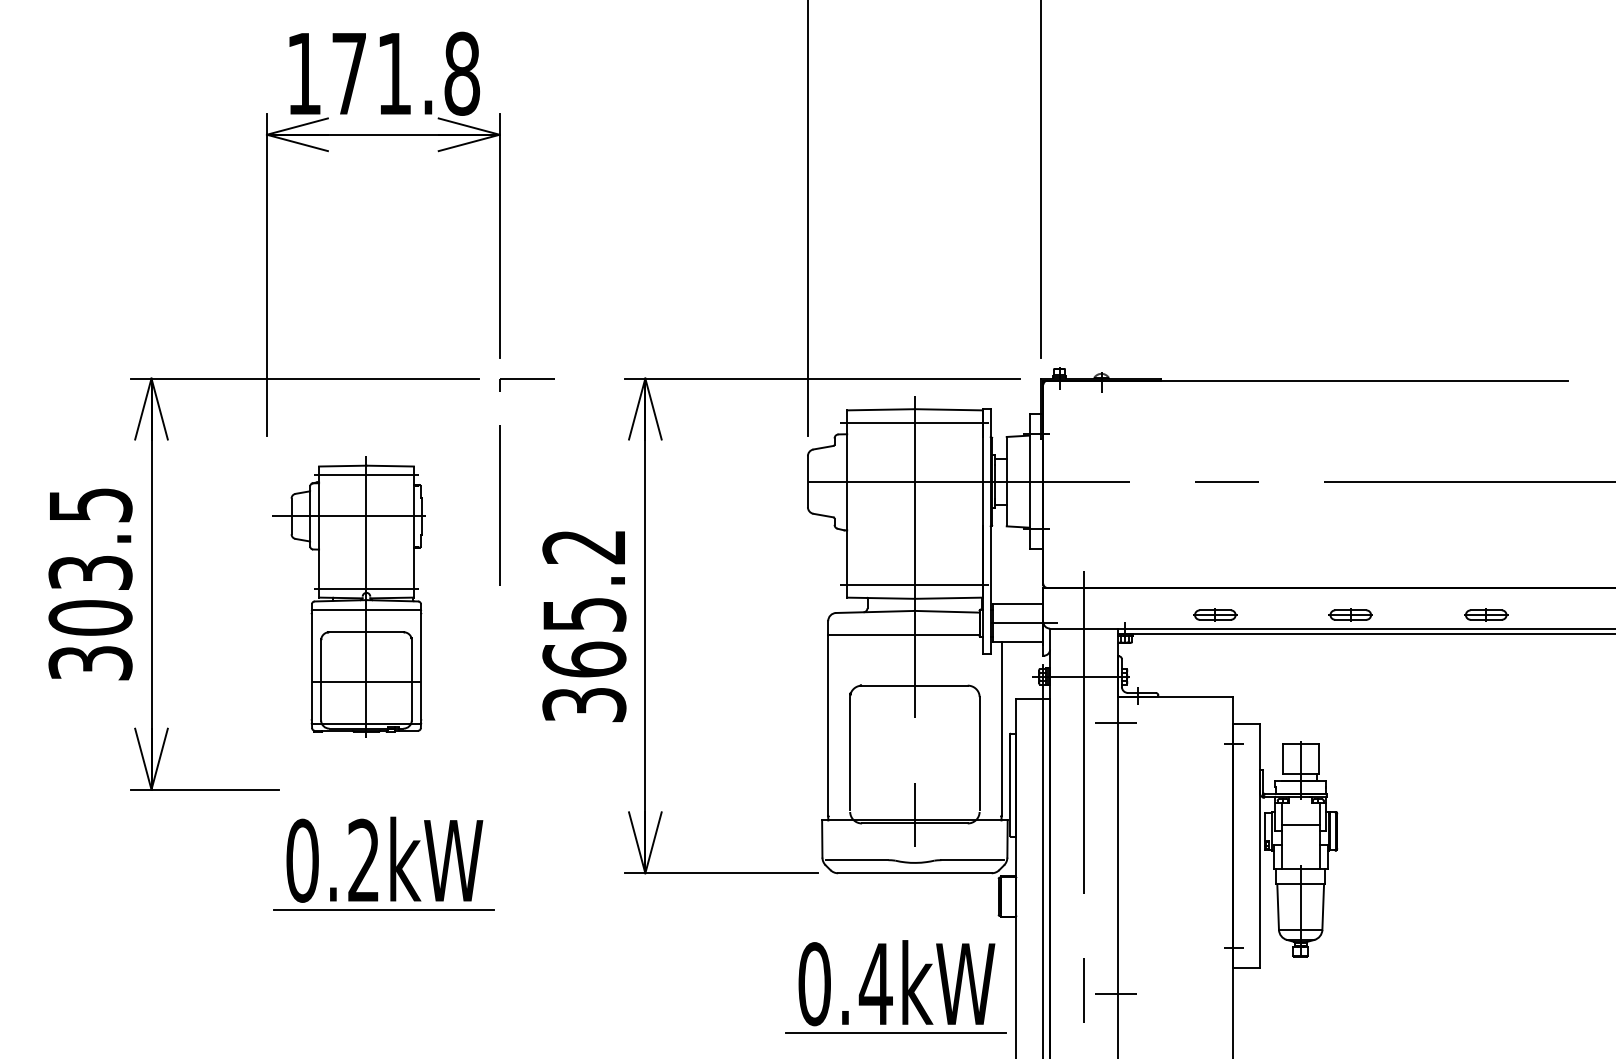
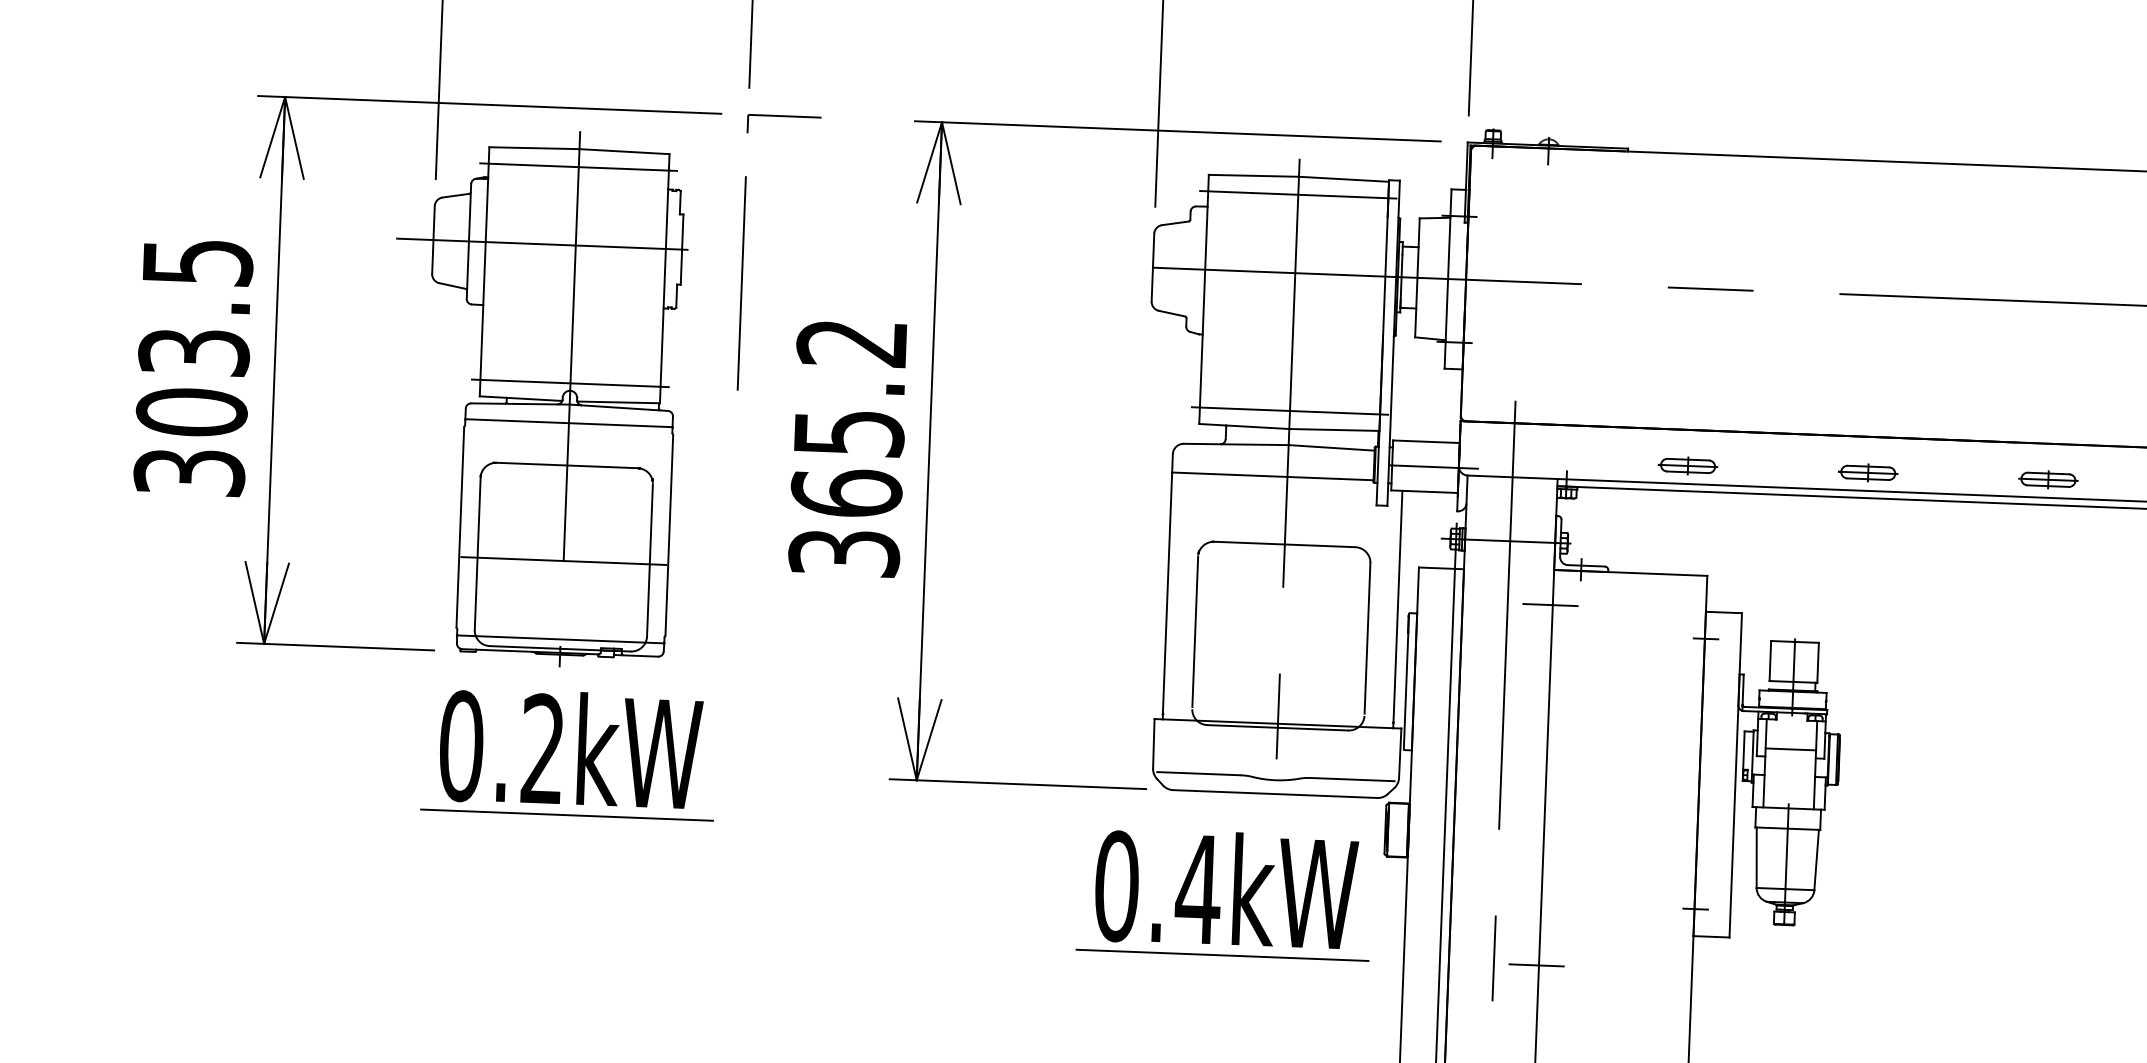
part: (348, 597) -> (535, 398), size x1.43
part: (902, 986) -> (1233, 893), moved

